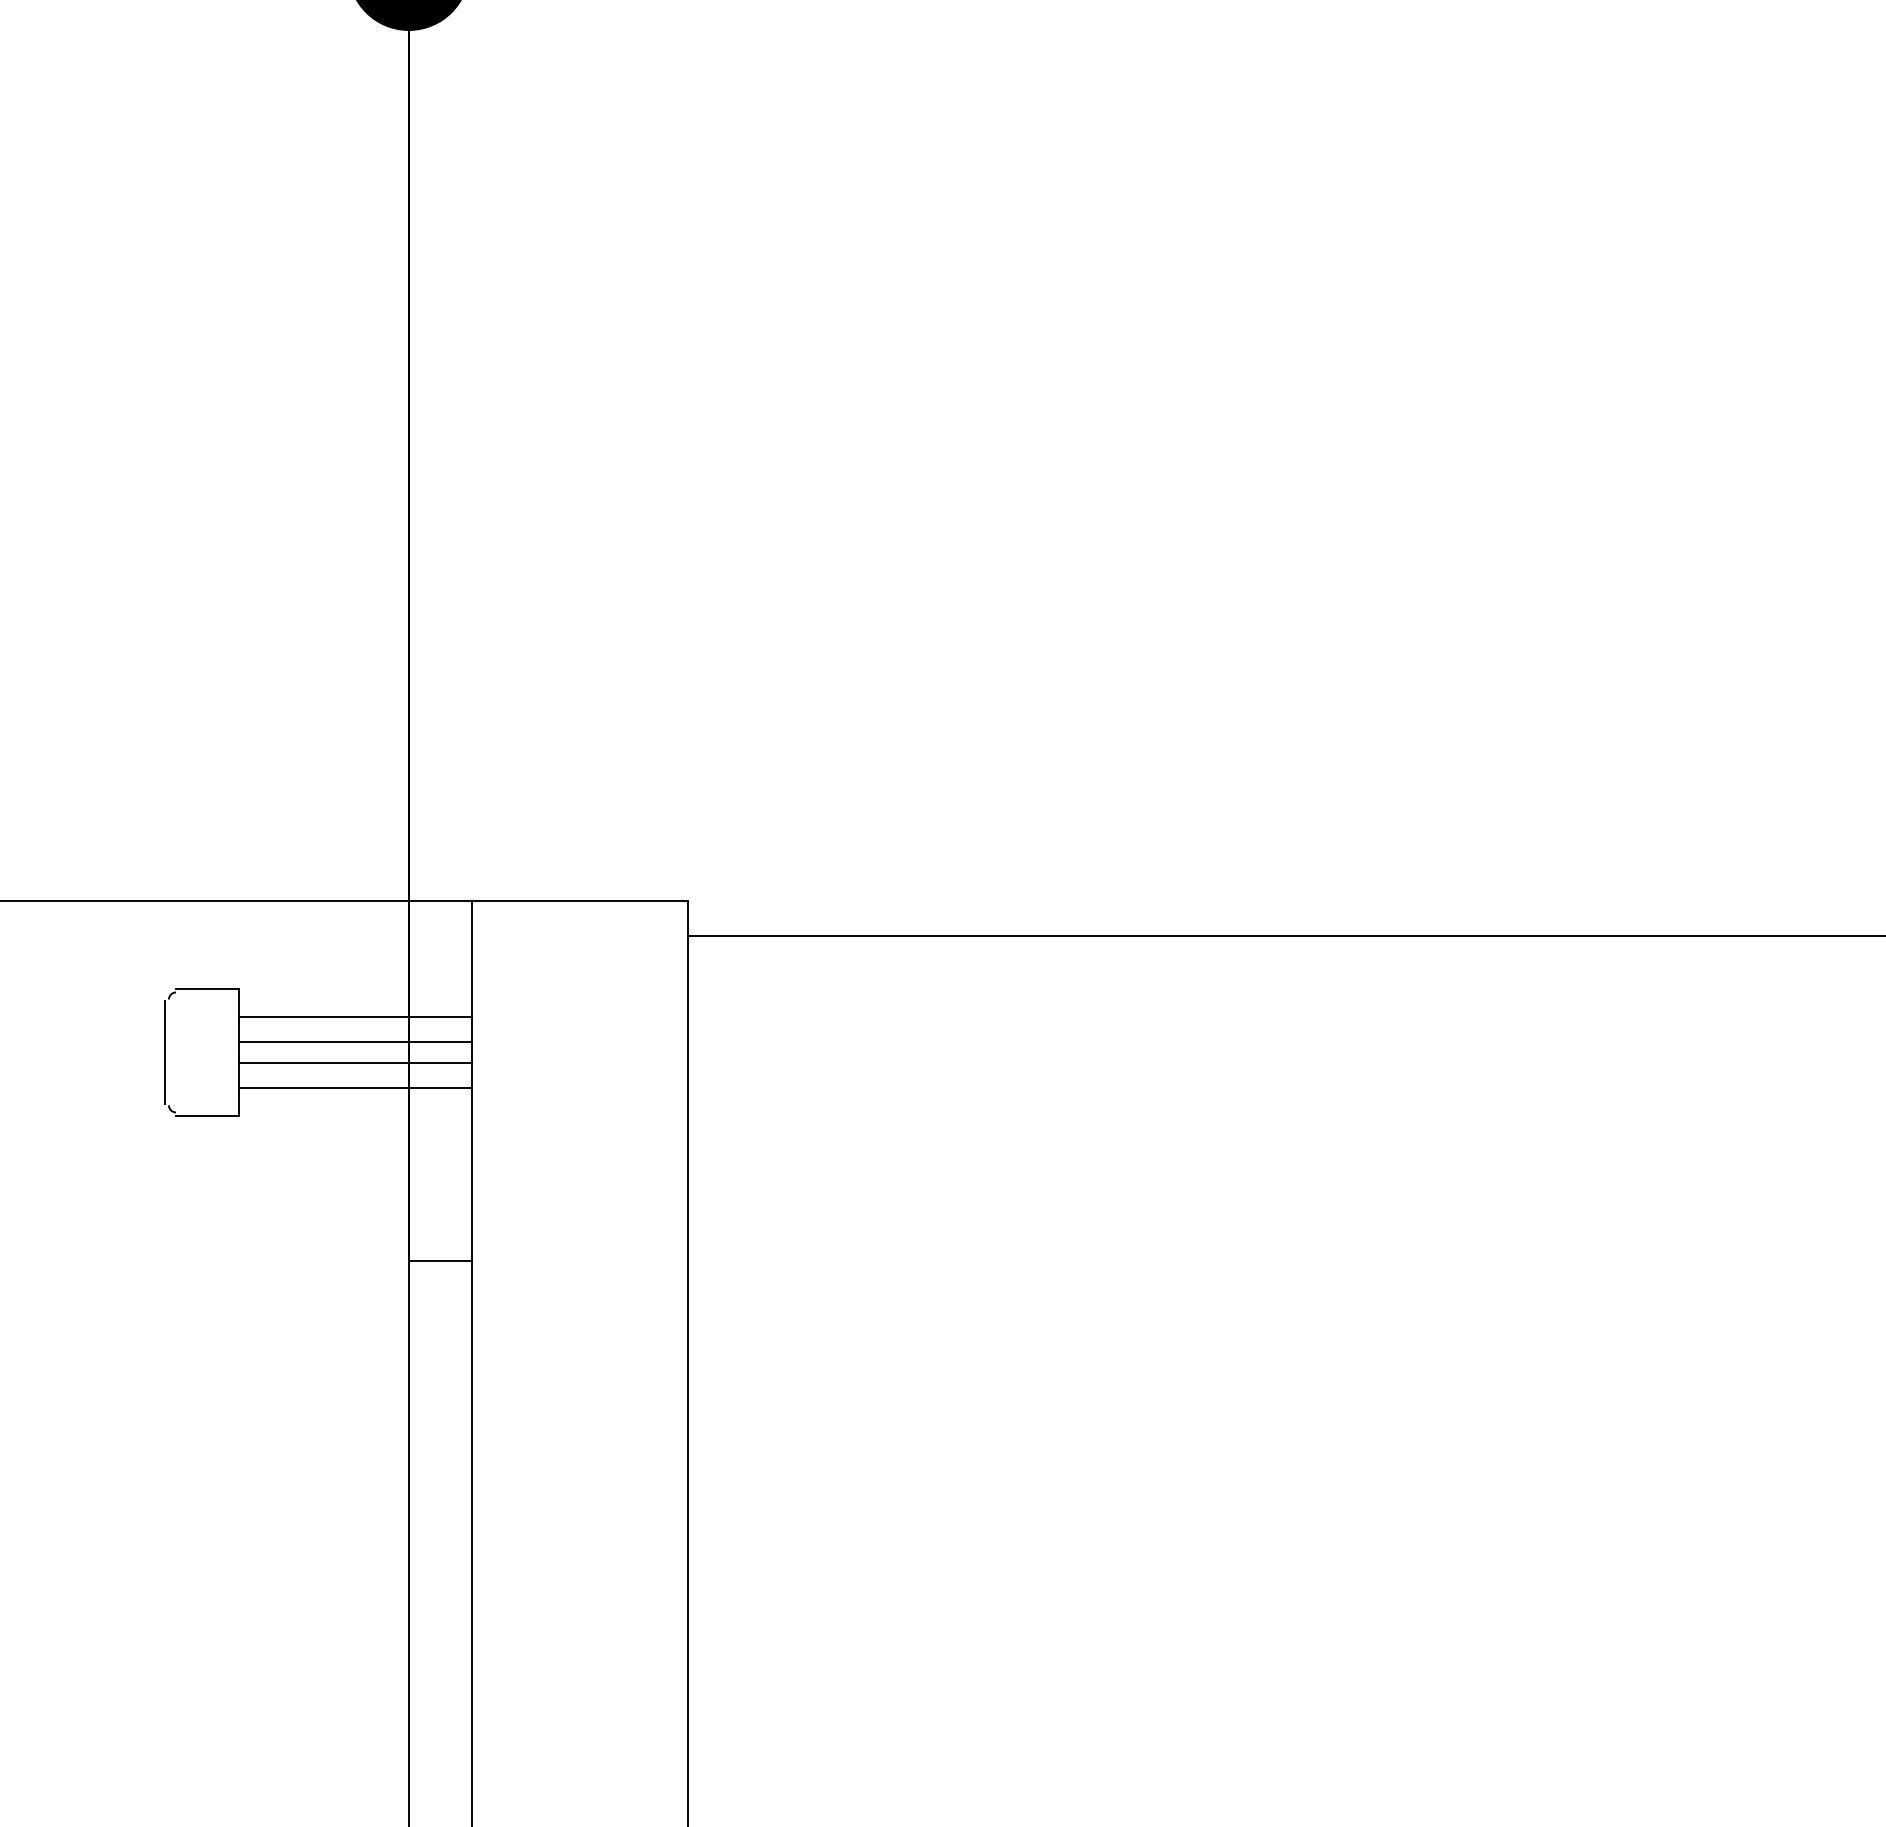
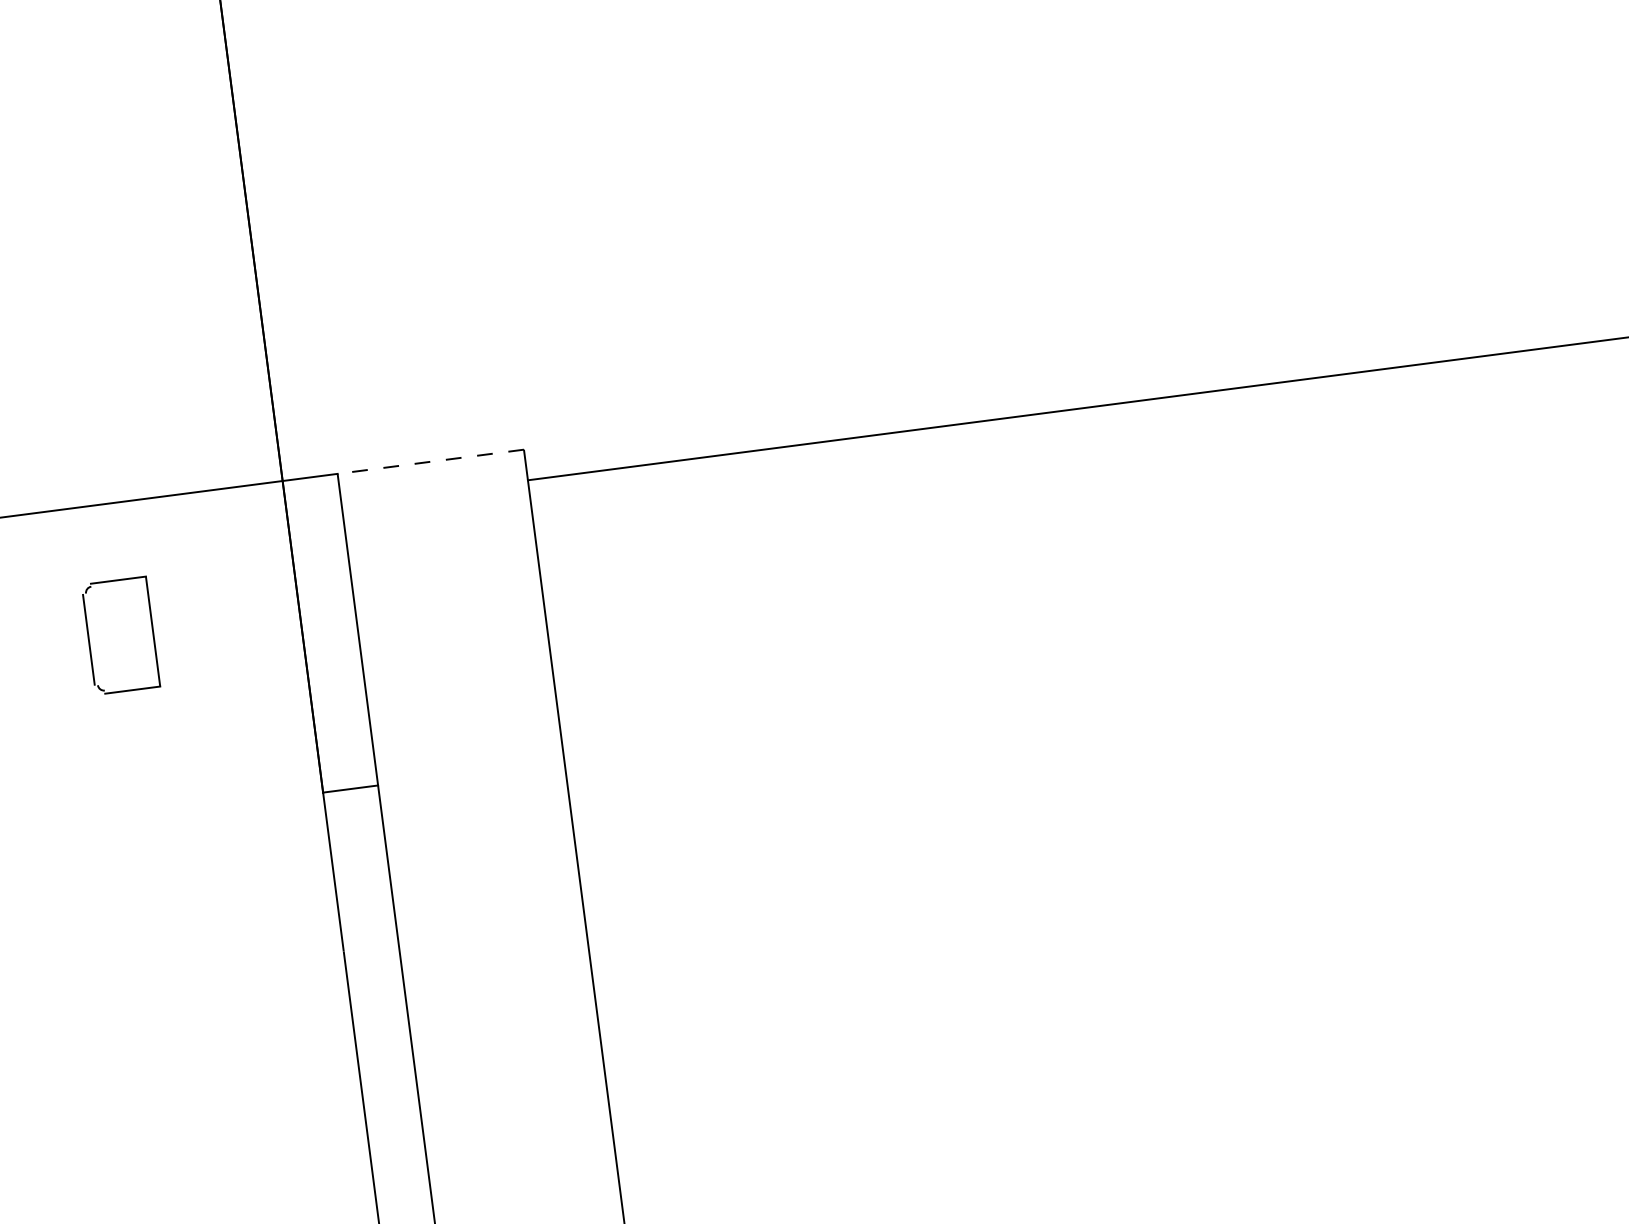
line: (580, 900) -> (431, 461), solid -> dashed
line: (355, 1017) -> (249, 588), removed
line: (355, 1041) -> (252, 608), removed
line: (355, 1063) -> (254, 628), removed
line: (355, 1087) -> (257, 648), removed

